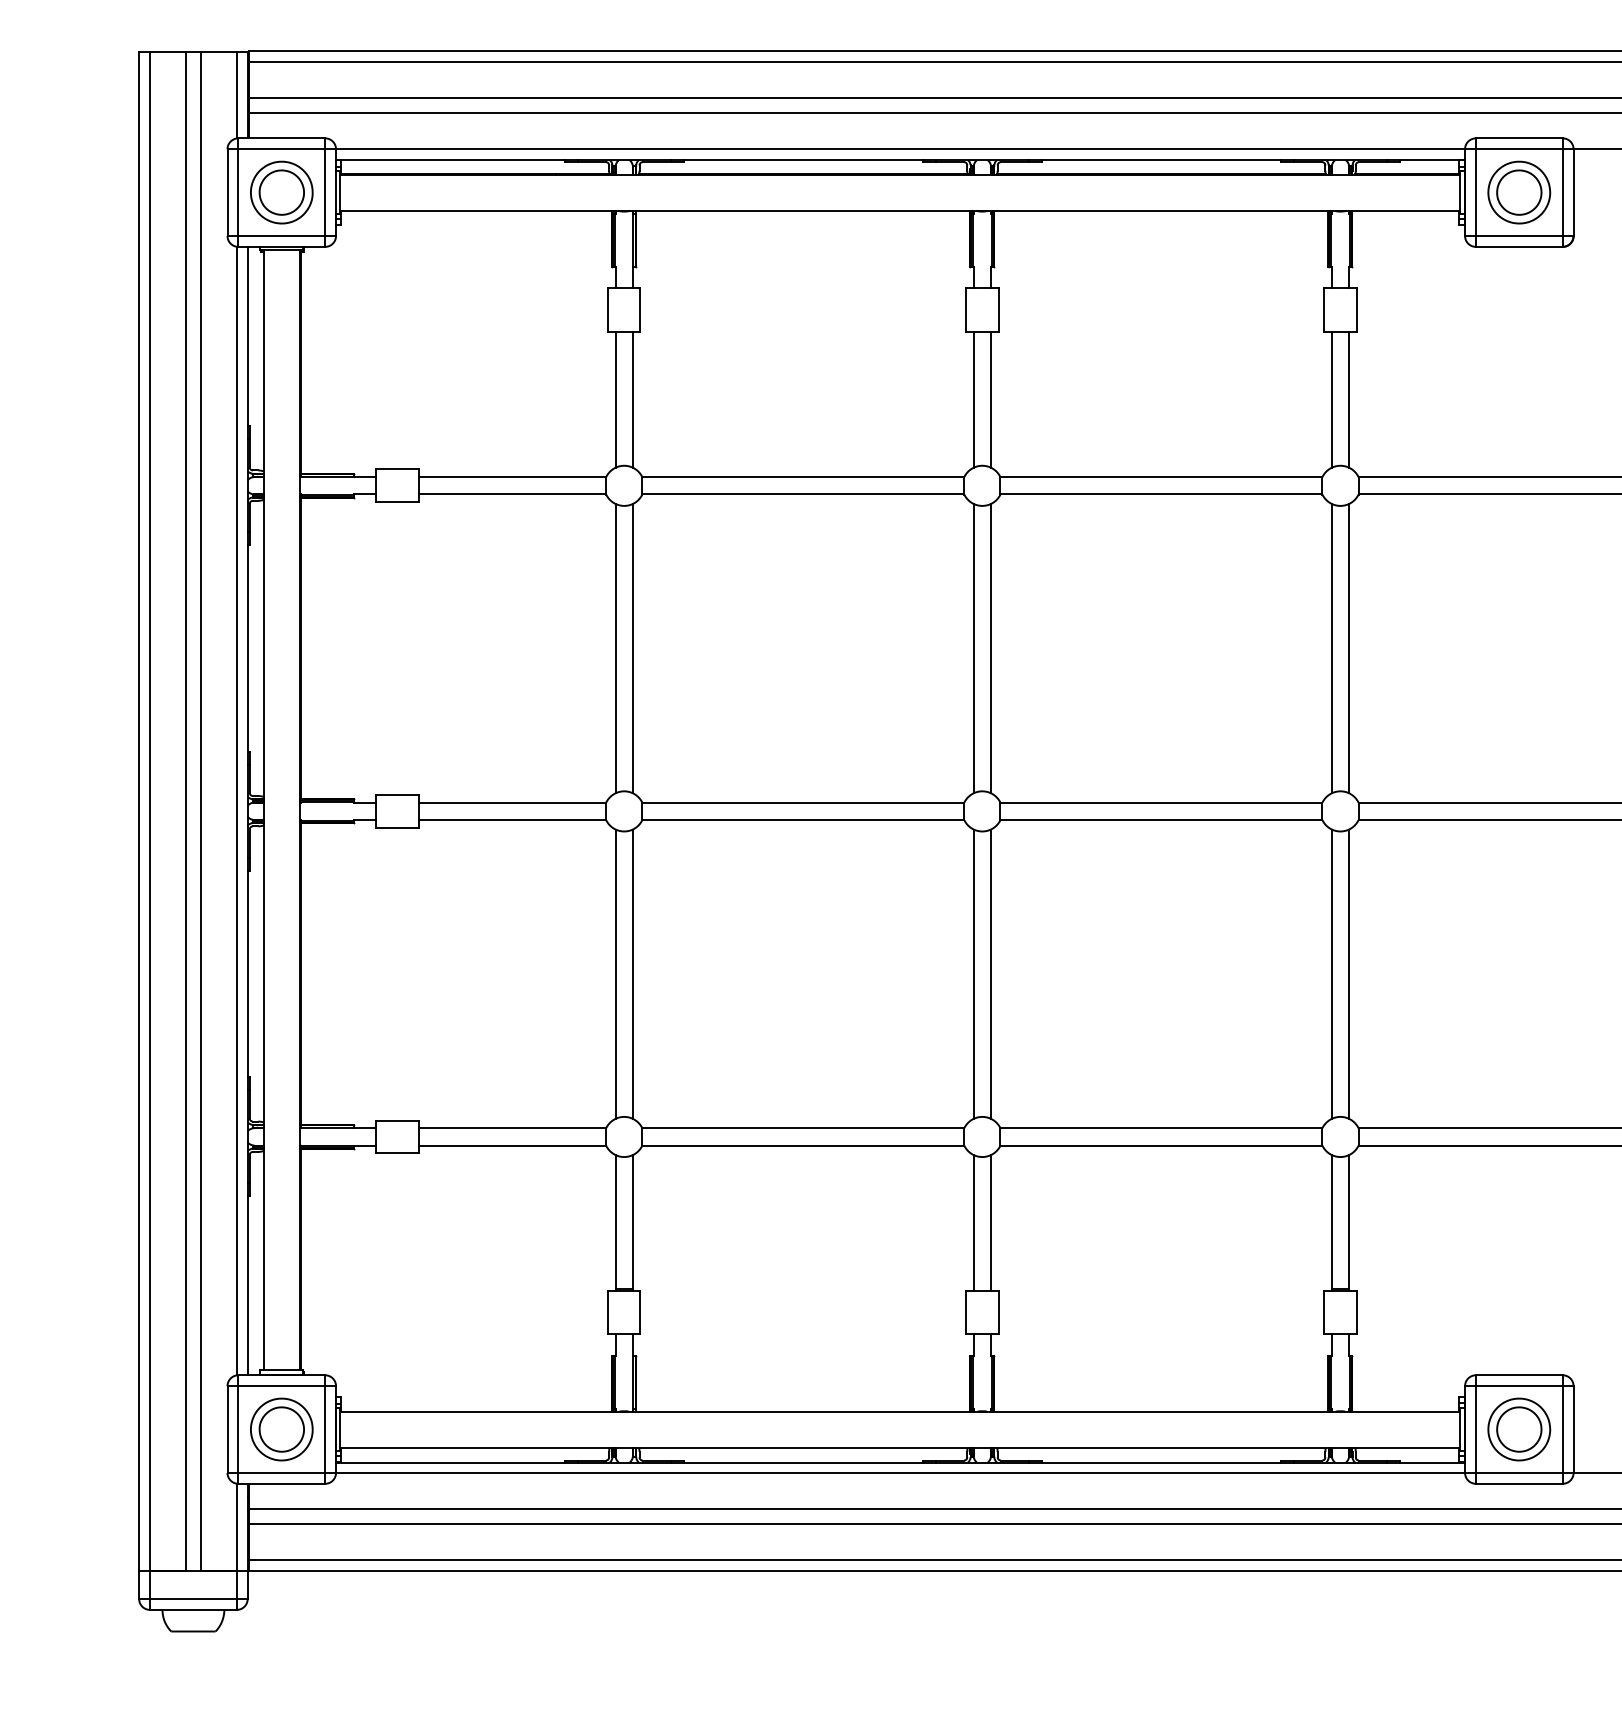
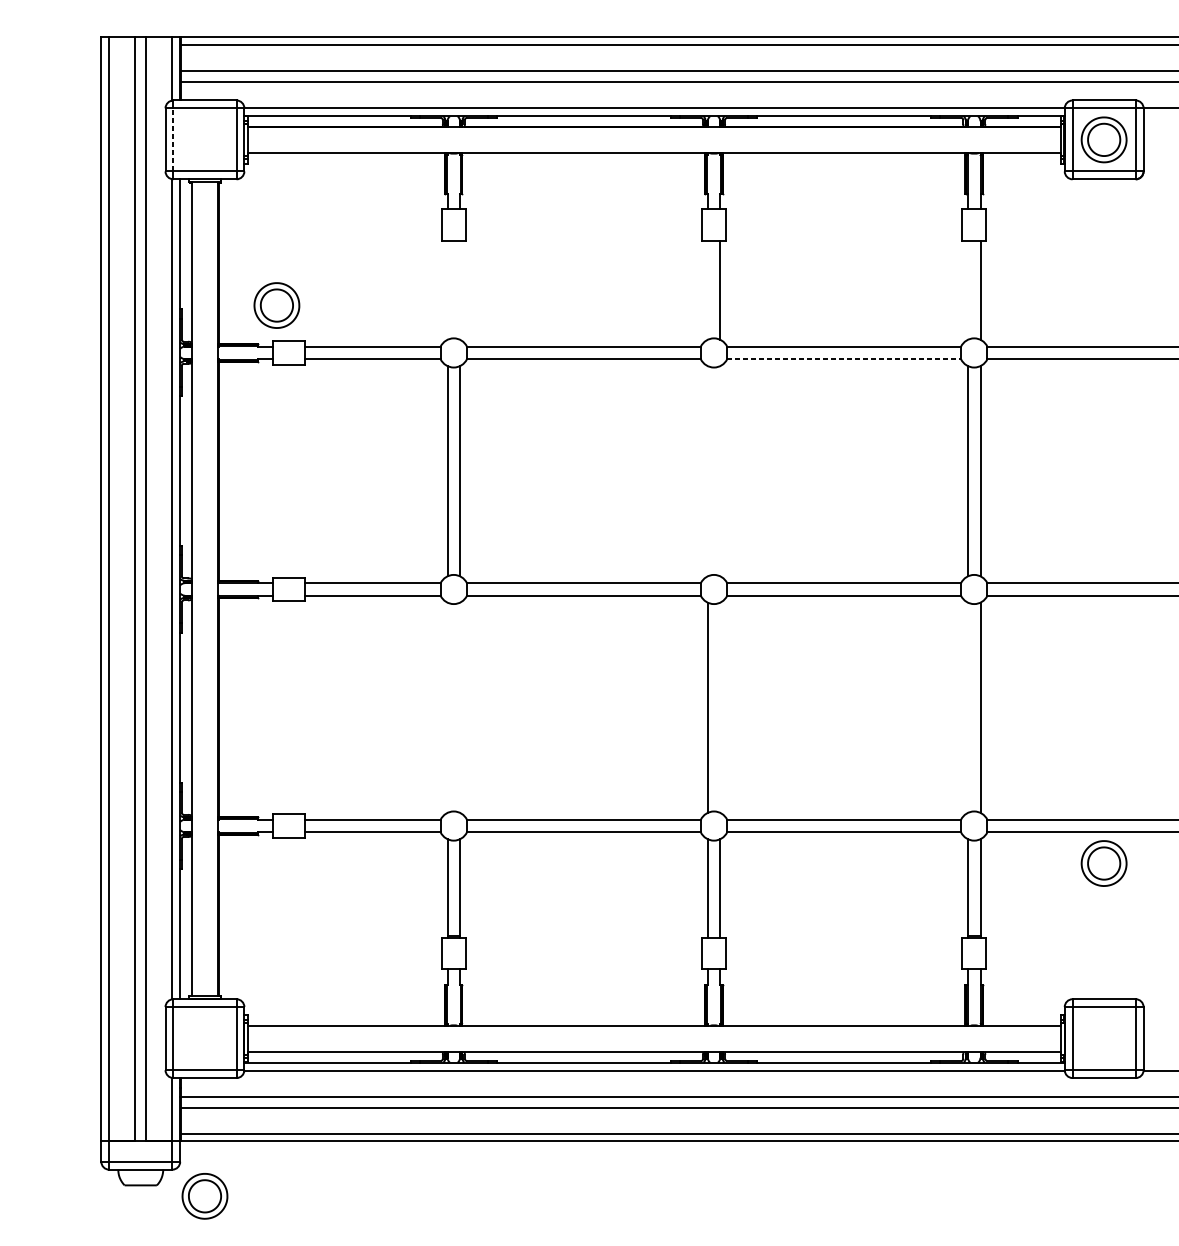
line: (238, 192) -> (173, 139), solid -> dashed
part: (281, 192) -> (276, 305), moved
line: (615, 399) -> (447, 290), removed
line: (632, 399) -> (459, 290), removed
line: (973, 399) -> (707, 290), removed
line: (1331, 399) -> (967, 290), removed
line: (1161, 494) -> (844, 359), solid -> dashed
line: (973, 648) -> (707, 471), removed
line: (991, 648) -> (720, 471), removed
line: (615, 973) -> (447, 707), removed
line: (632, 973) -> (459, 707), removed
line: (991, 973) -> (720, 707), removed
line: (1331, 973) -> (967, 707), removed
part: (281, 1429) -> (204, 1196), moved
part: (1519, 1429) -> (1104, 863), moved

